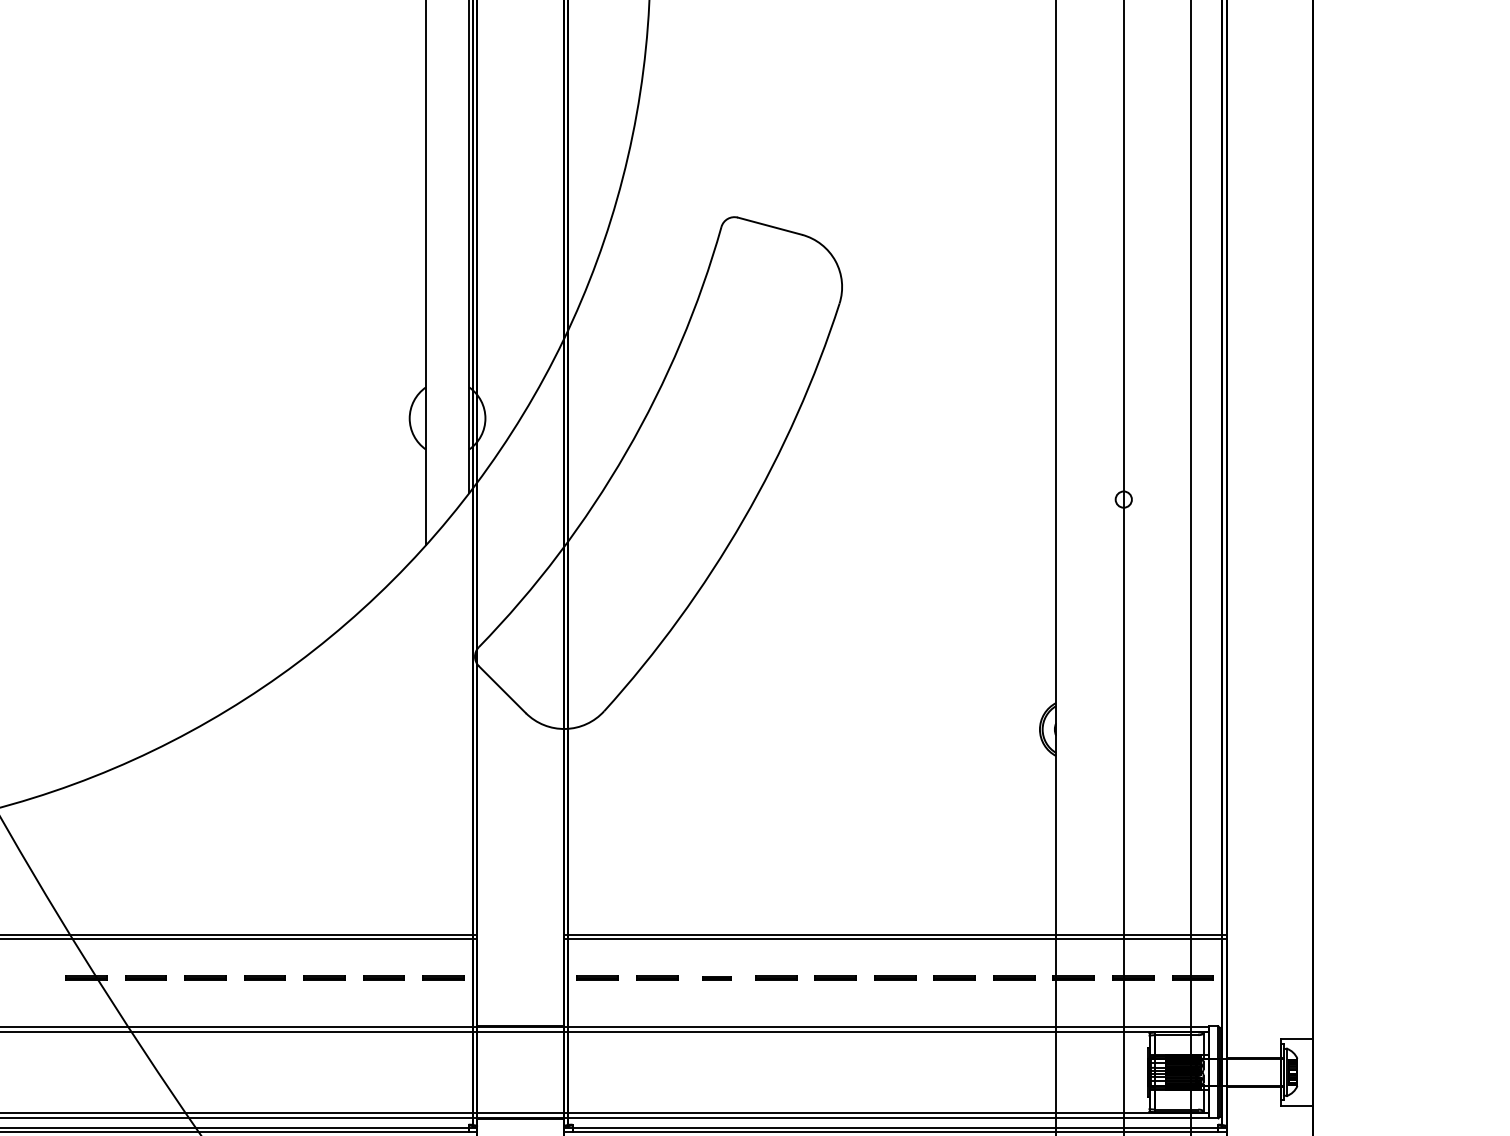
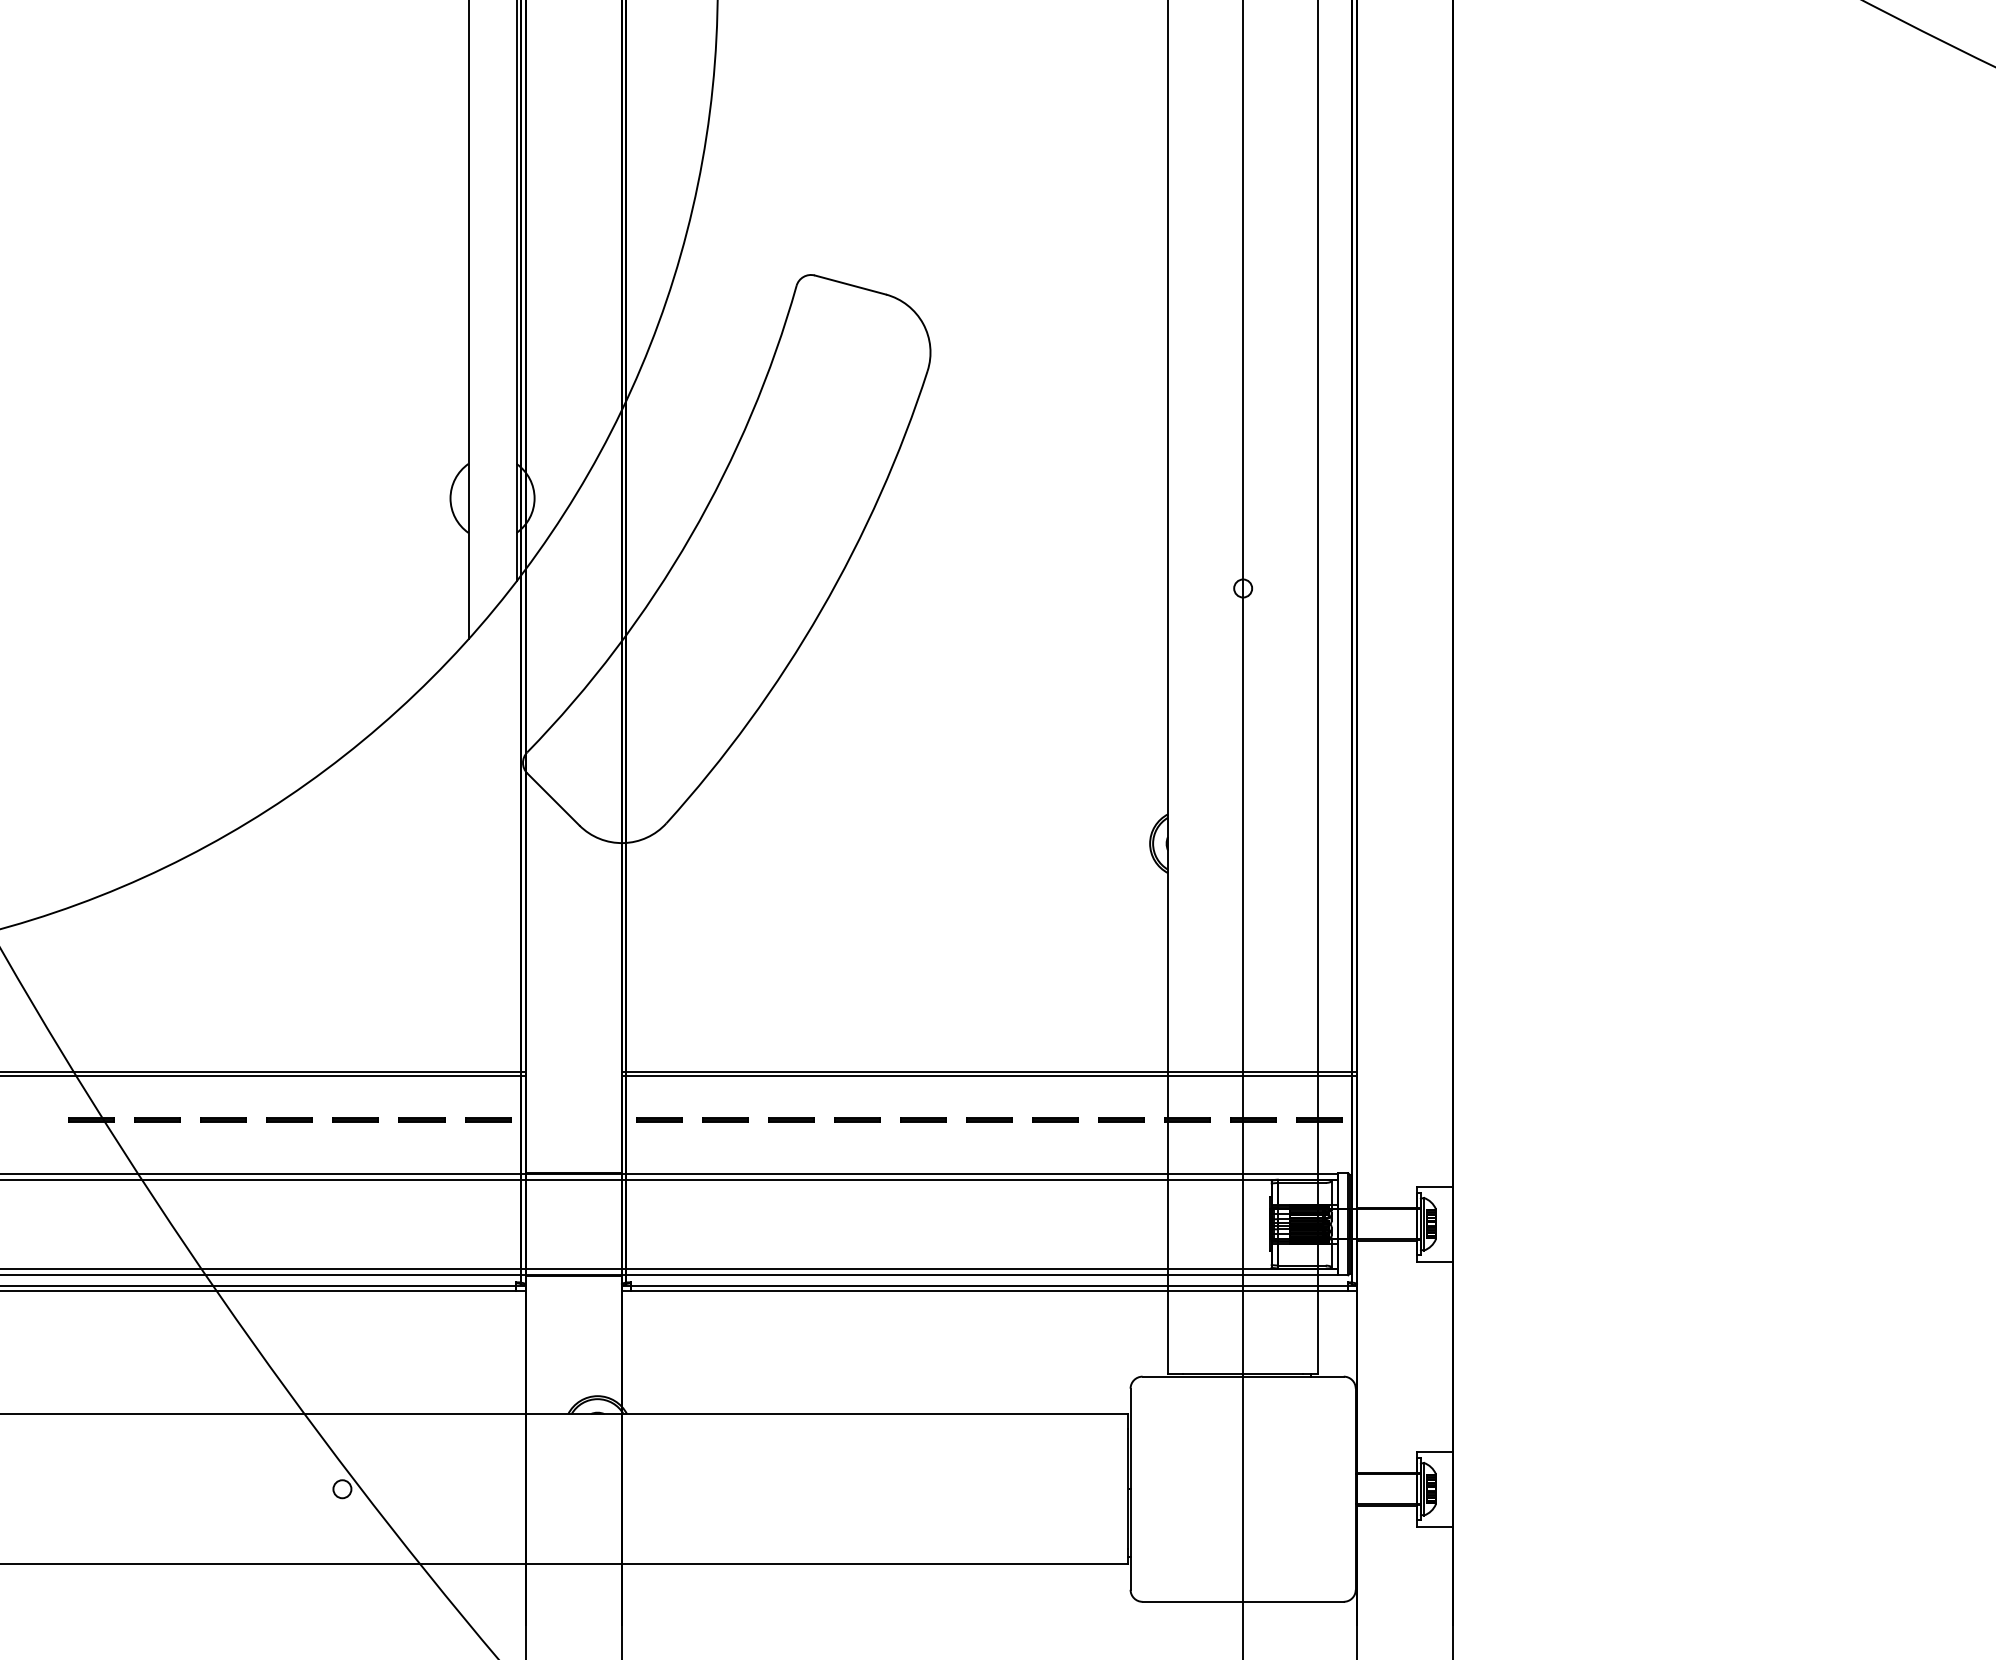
part: (716, 977) -> (791, 1119), size x1.43

